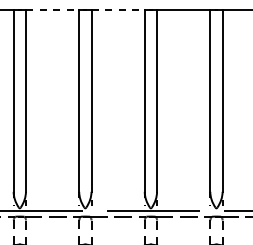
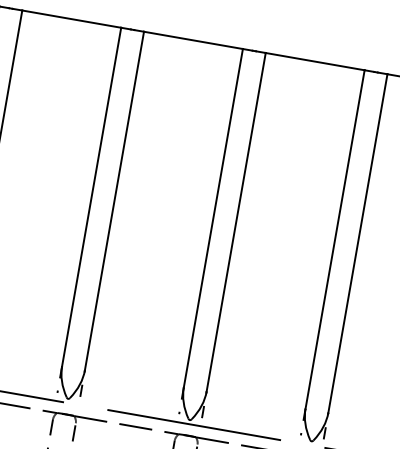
line: (52, 9) -> (71, 19), dashed -> solid
line: (118, 9) -> (194, 40), dashed -> solid

